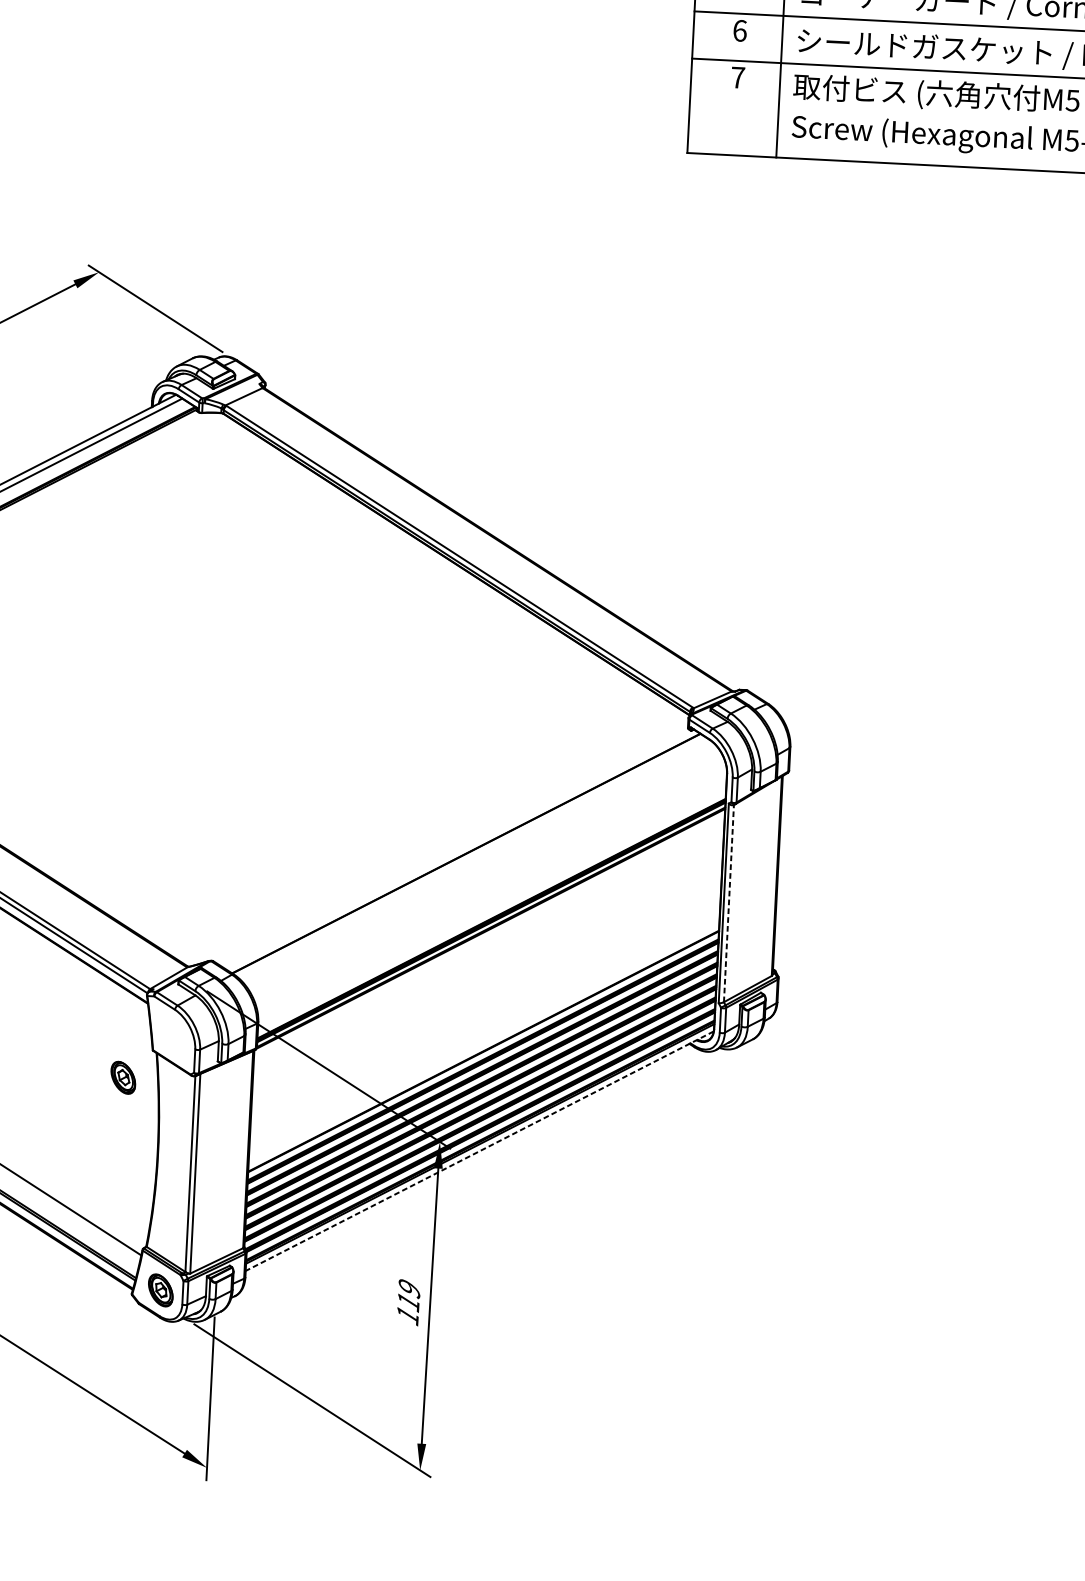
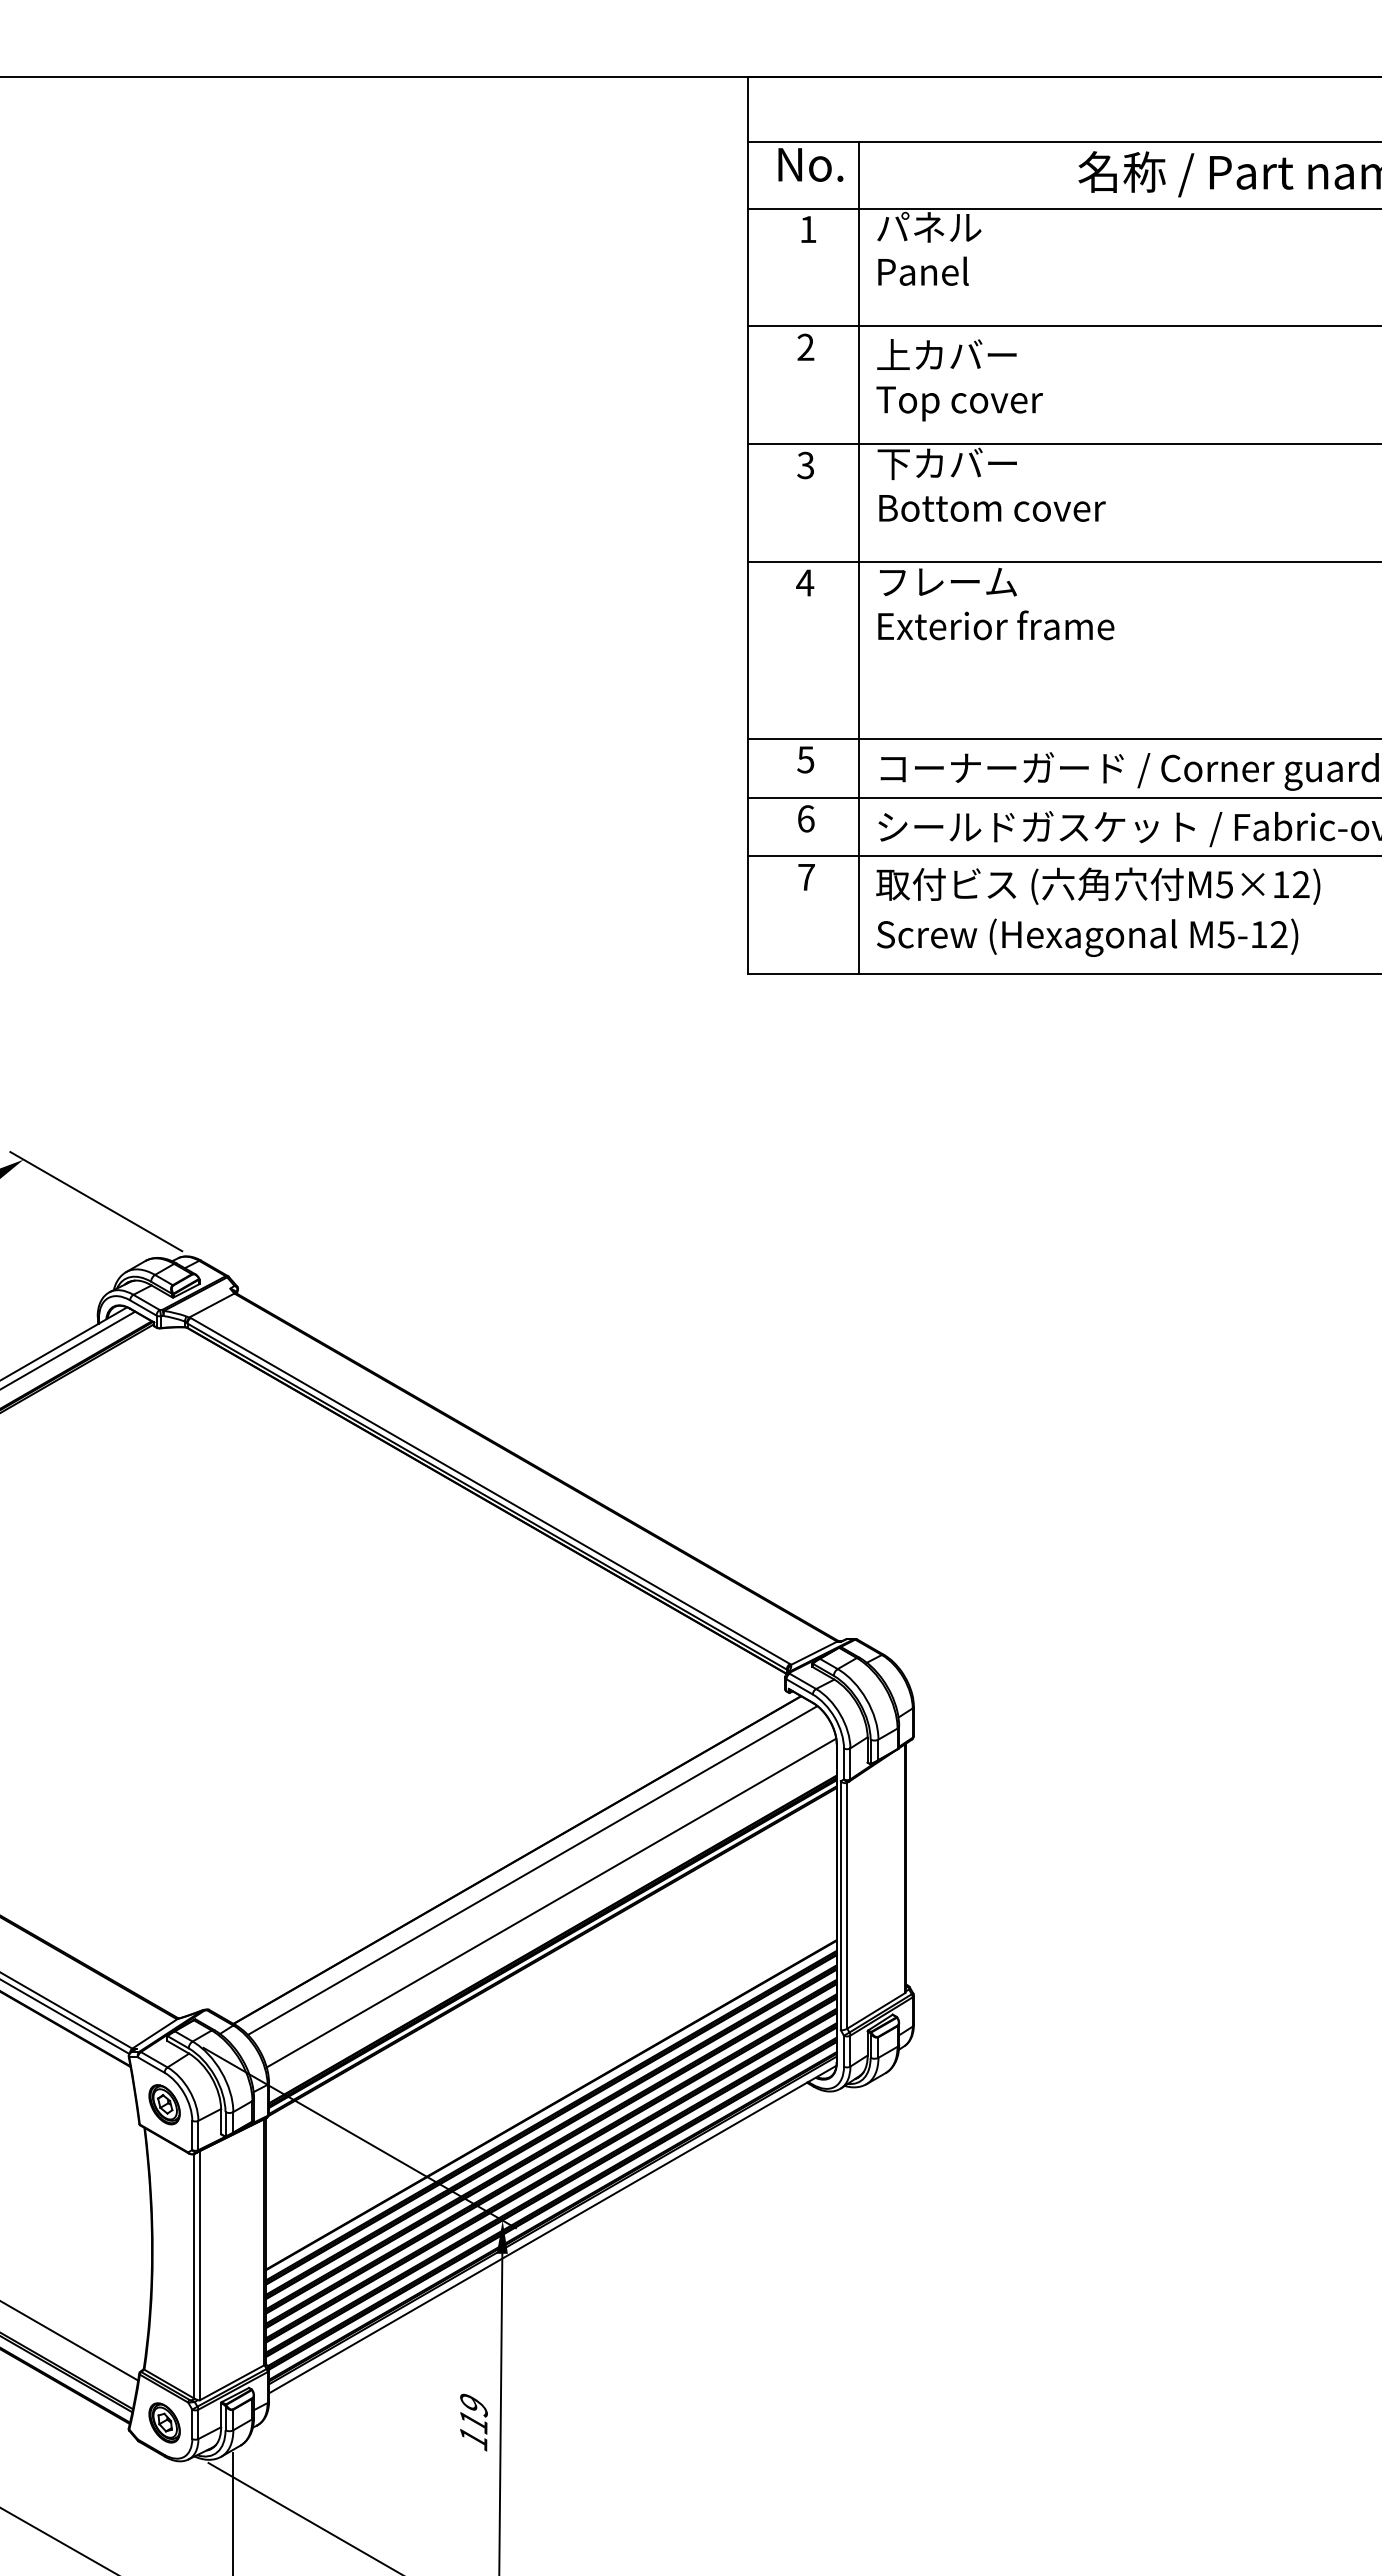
line: (478, 862) -> (532, 1870), added
line: (492, 889) -> (551, 1902), added
line: (729, 903) -> (847, 1905), dashed -> solid
part: (123, 1077) -> (164, 2104), moved
line: (479, 1151) -> (552, 2229), dashed -> solid

